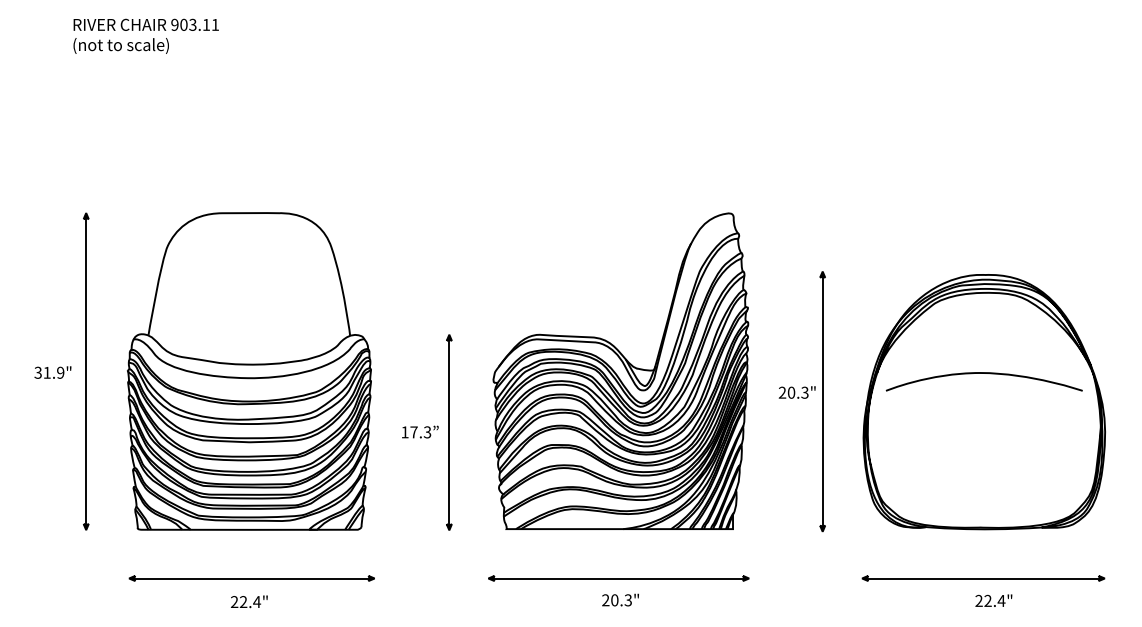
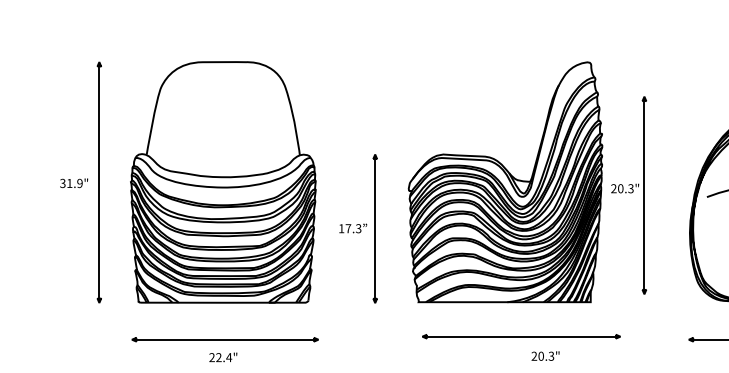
part: (801, 401) -> (628, 195), moved
part: (618, 578) -> (521, 336), moved
text: (620, 599) -> (545, 355), moved

